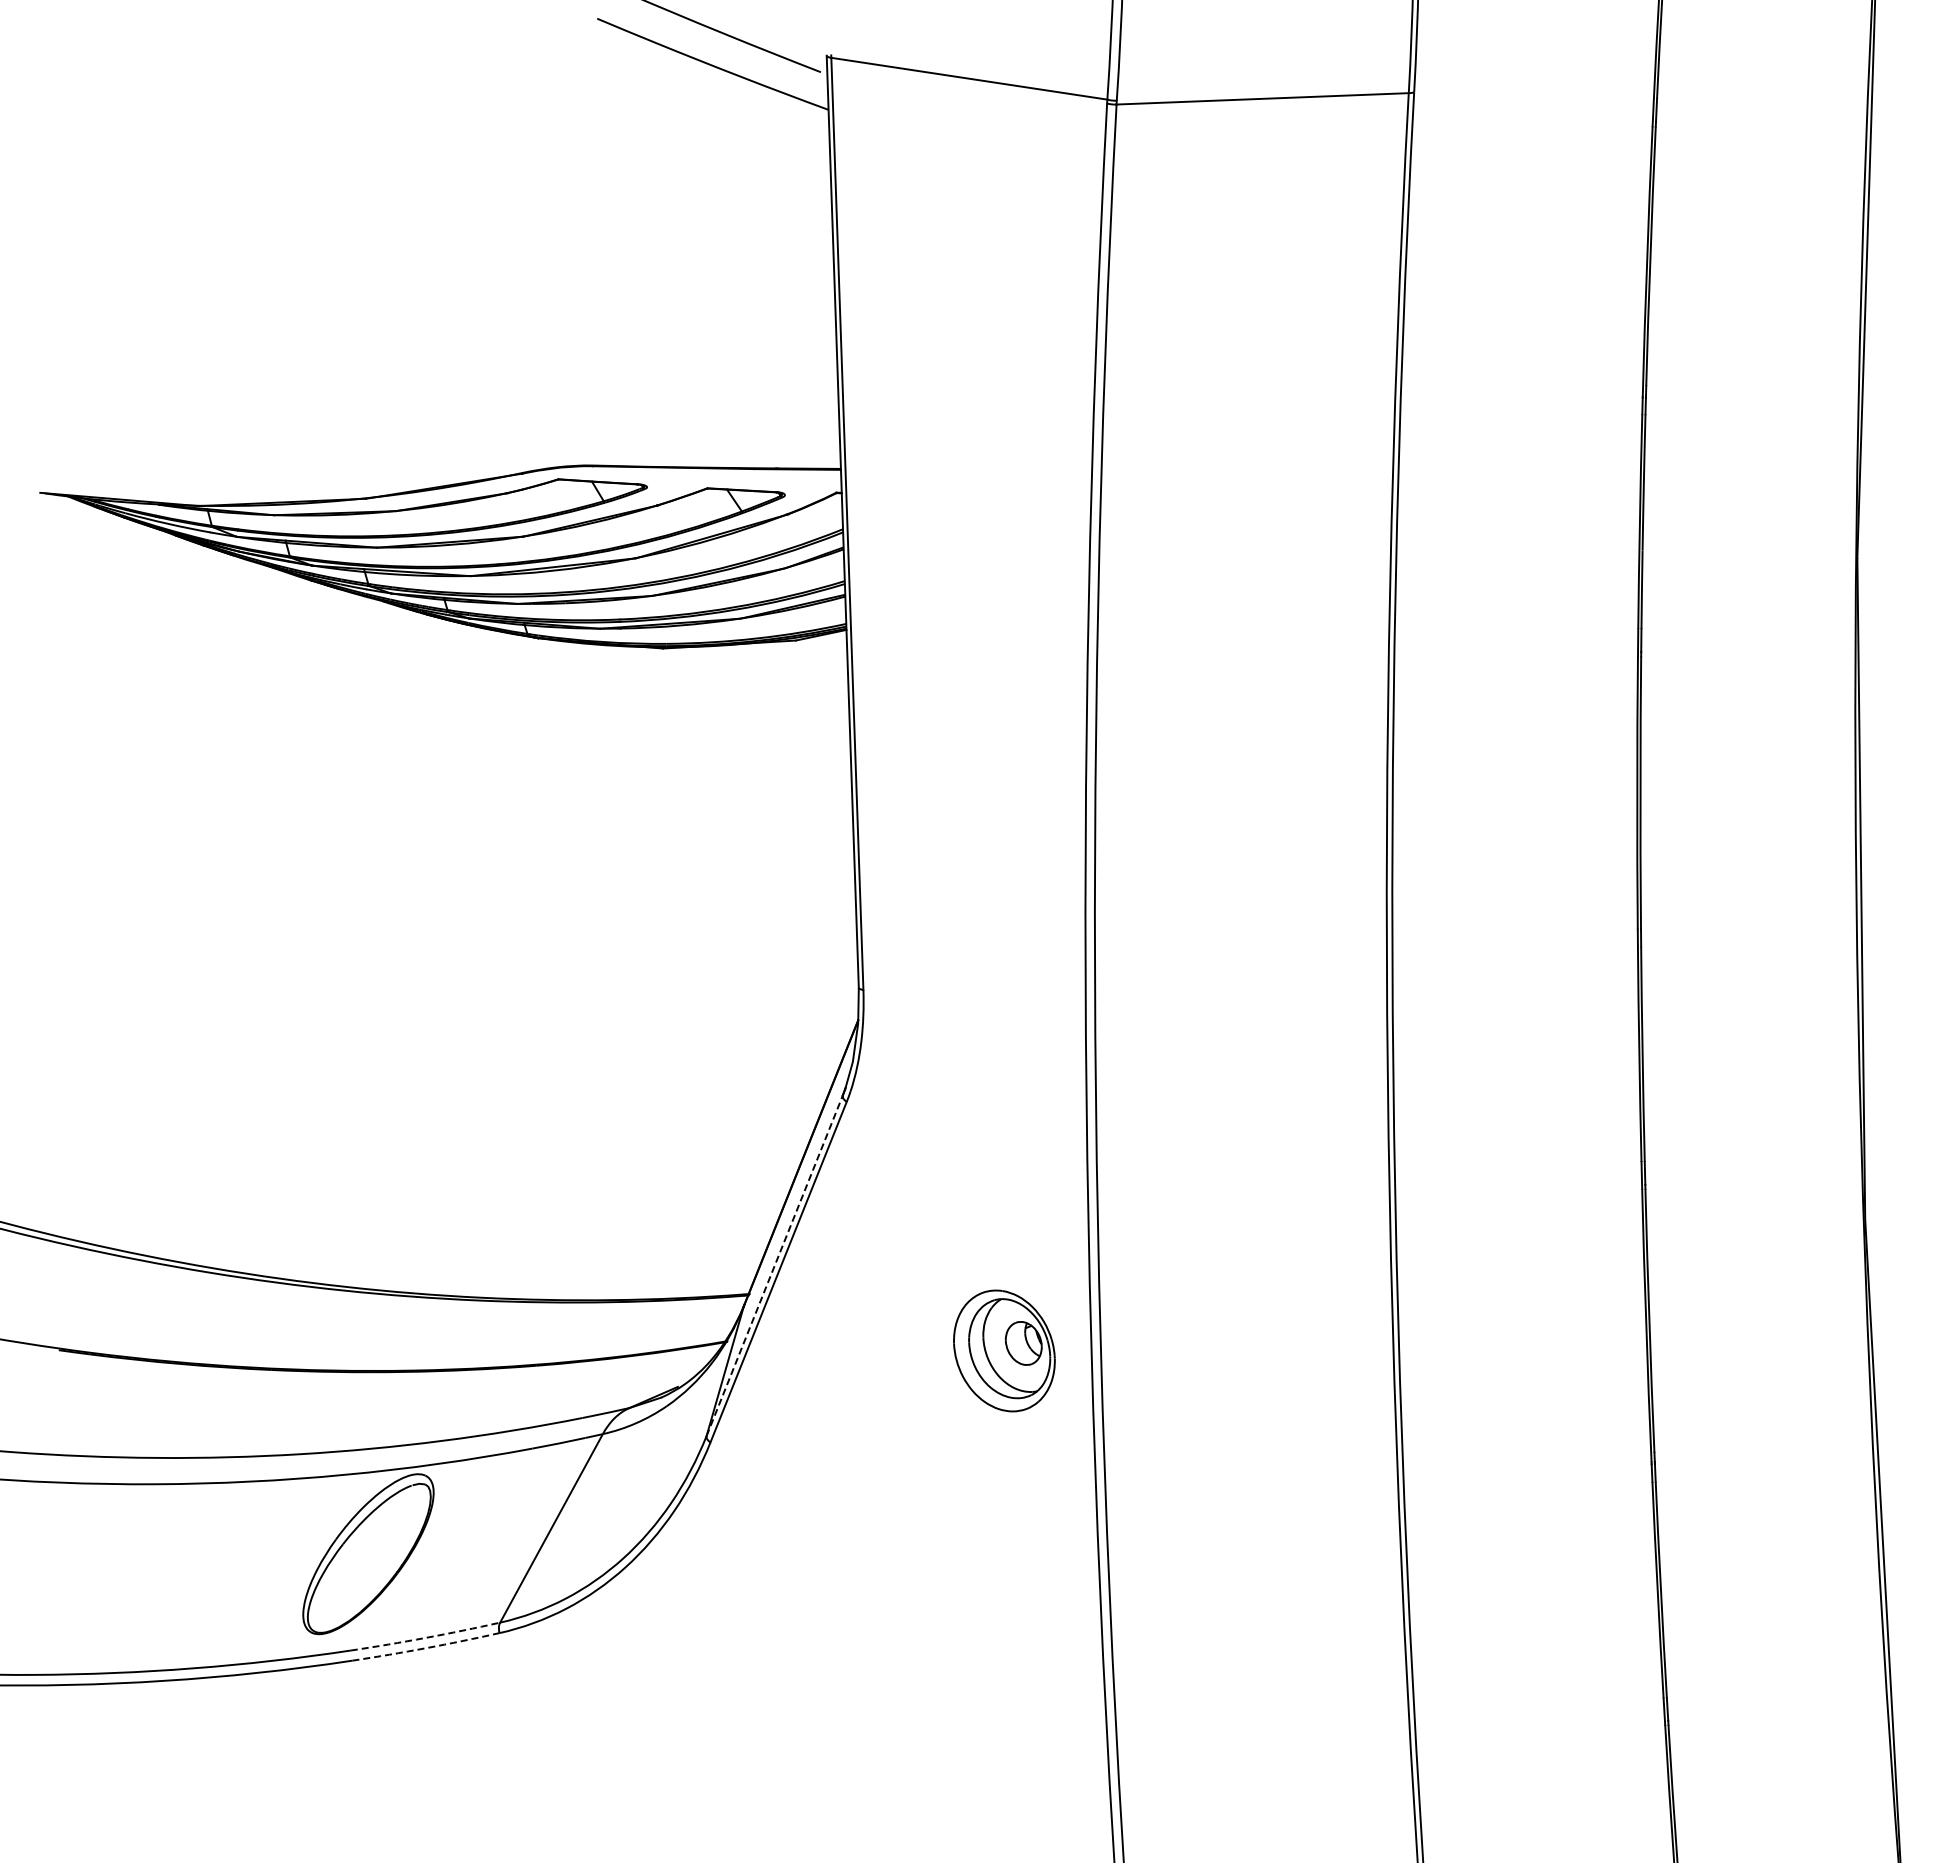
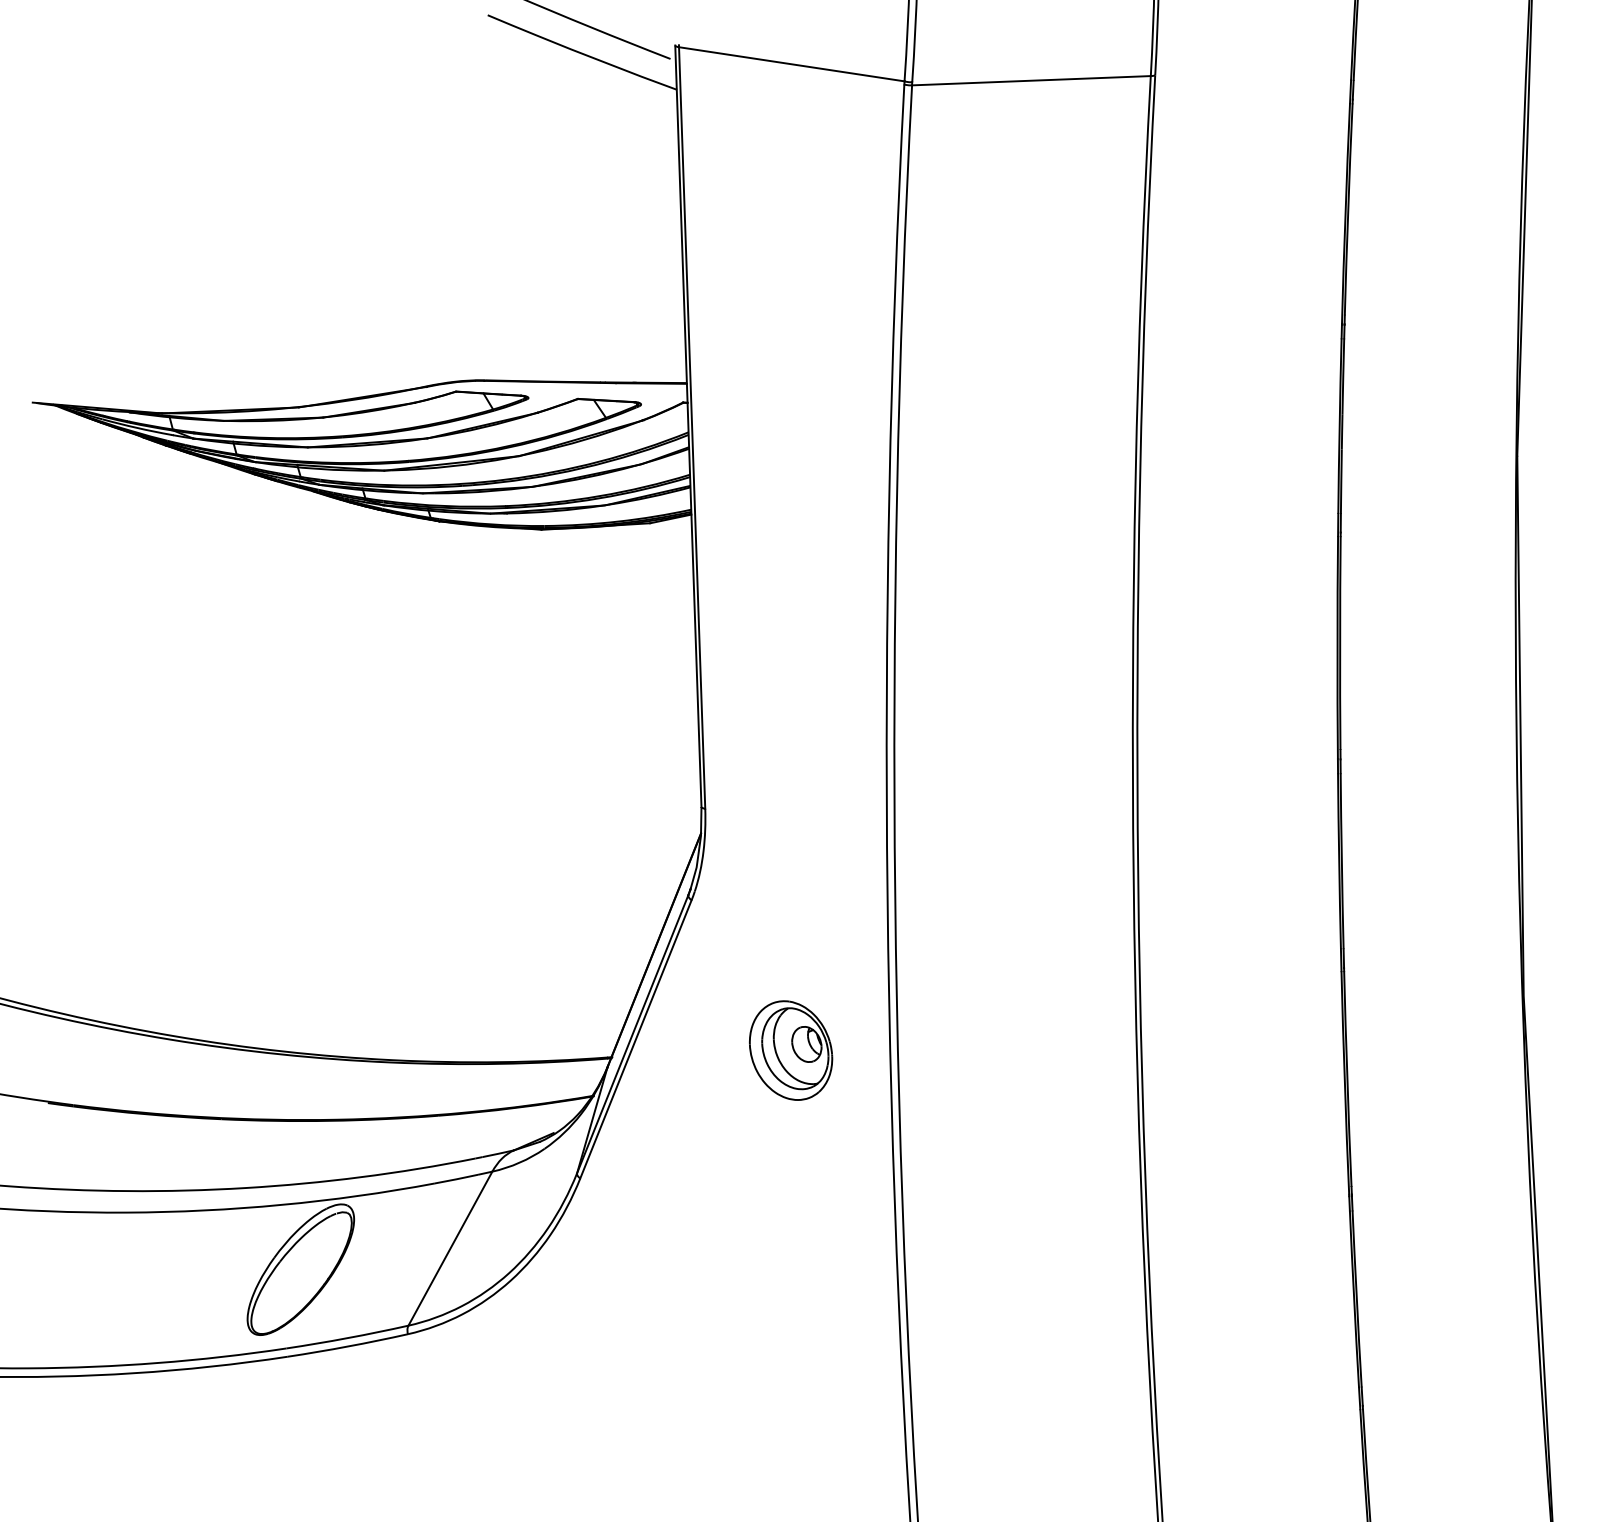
line: (774, 1265) -> (632, 1033), dashed -> solid
part: (1004, 1350) -> (791, 1050), moved
arc: (425, 1637) -> (347, 1337), dashed -> solid
arc: (426, 1648) -> (348, 1346), dashed -> solid

